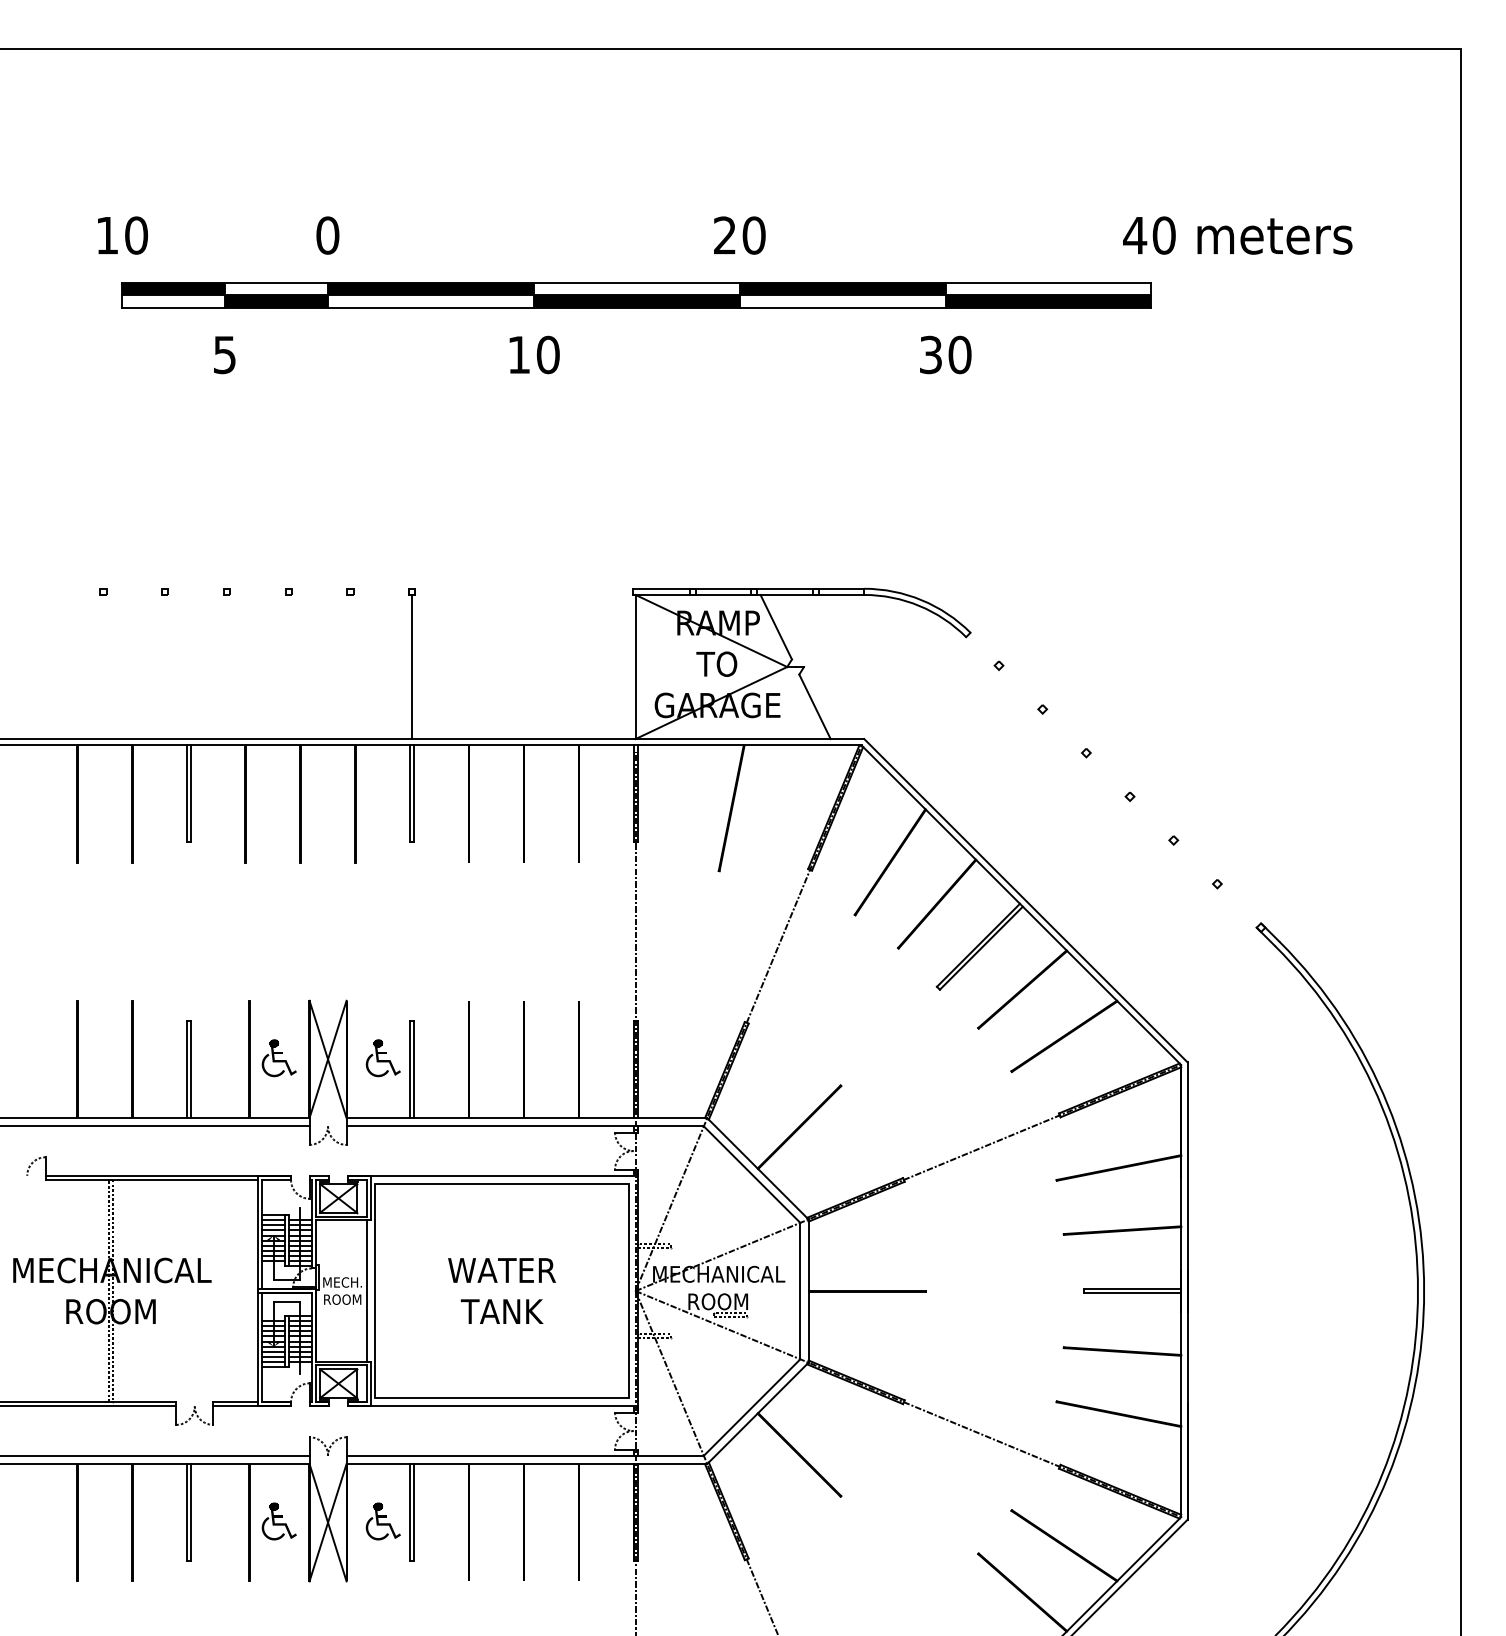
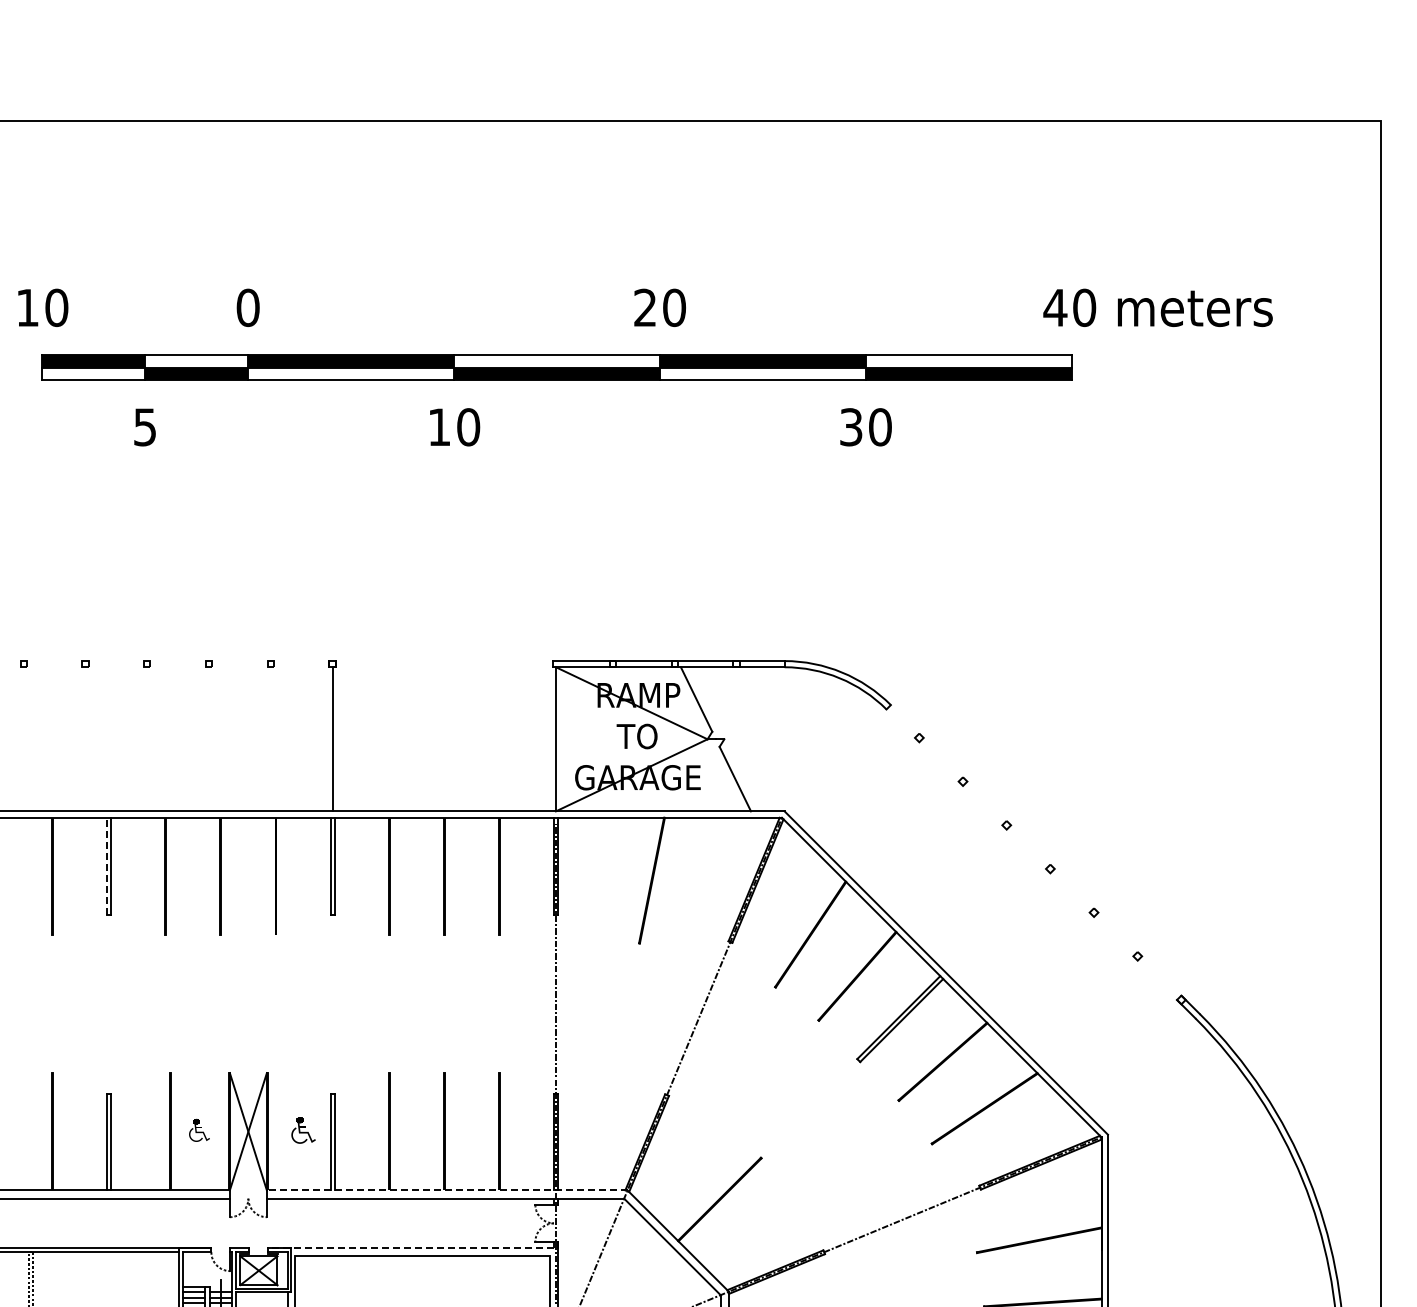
line: (186, 793) -> (106, 865), solid -> dashed
part: (278, 1058) -> (198, 1130), size x0.6
part: (382, 1058) -> (302, 1130), size x0.7
line: (526, 1118) -> (446, 1190), solid -> dashed
line: (490, 1175) -> (410, 1247), solid -> dashed

